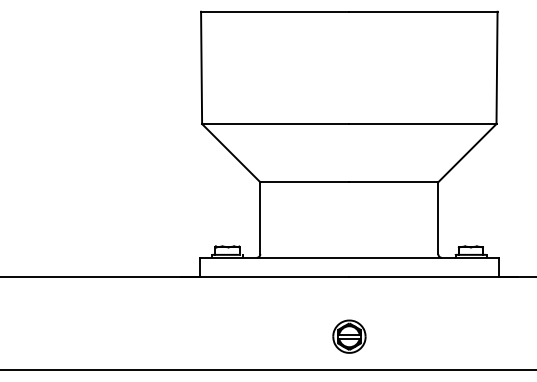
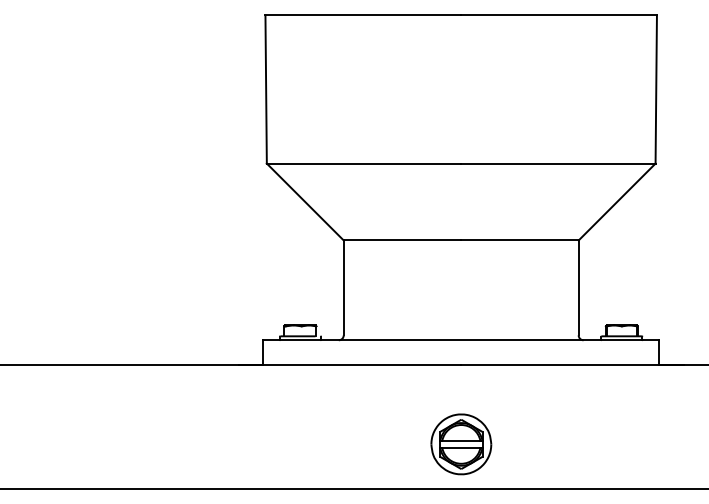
part: (349, 336) -> (461, 444), size x1.4

